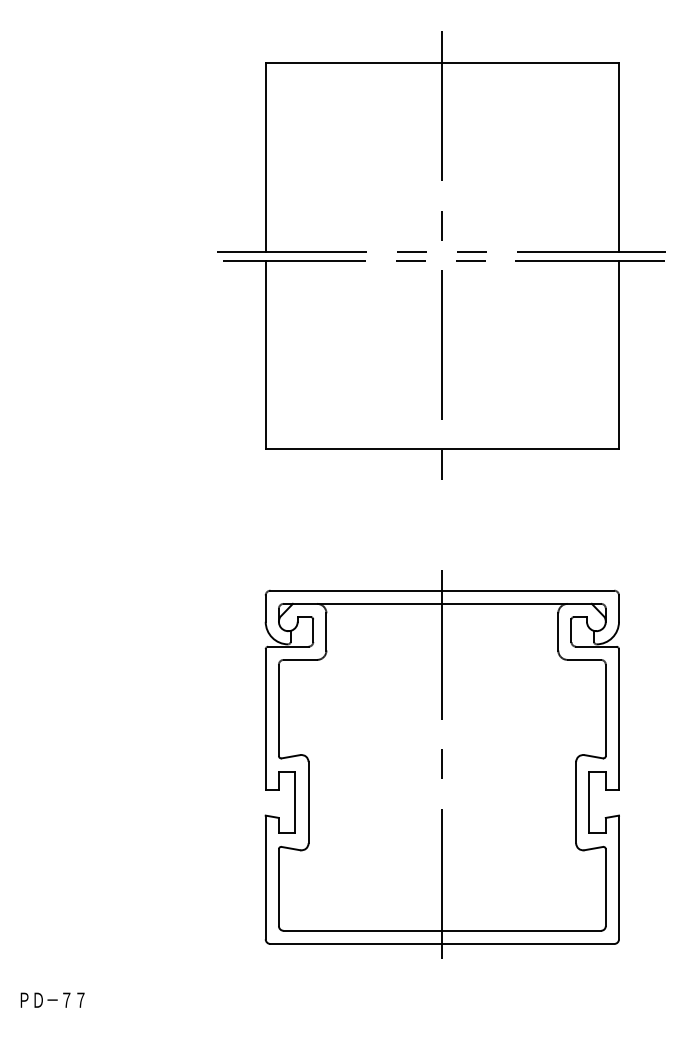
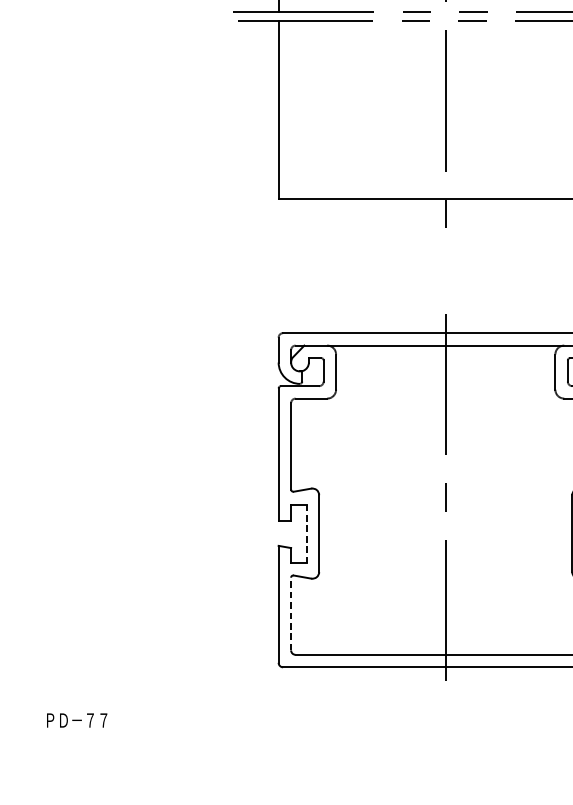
line: (295, 802) -> (306, 533), solid -> dashed
line: (278, 887) -> (290, 613), solid -> dashed

